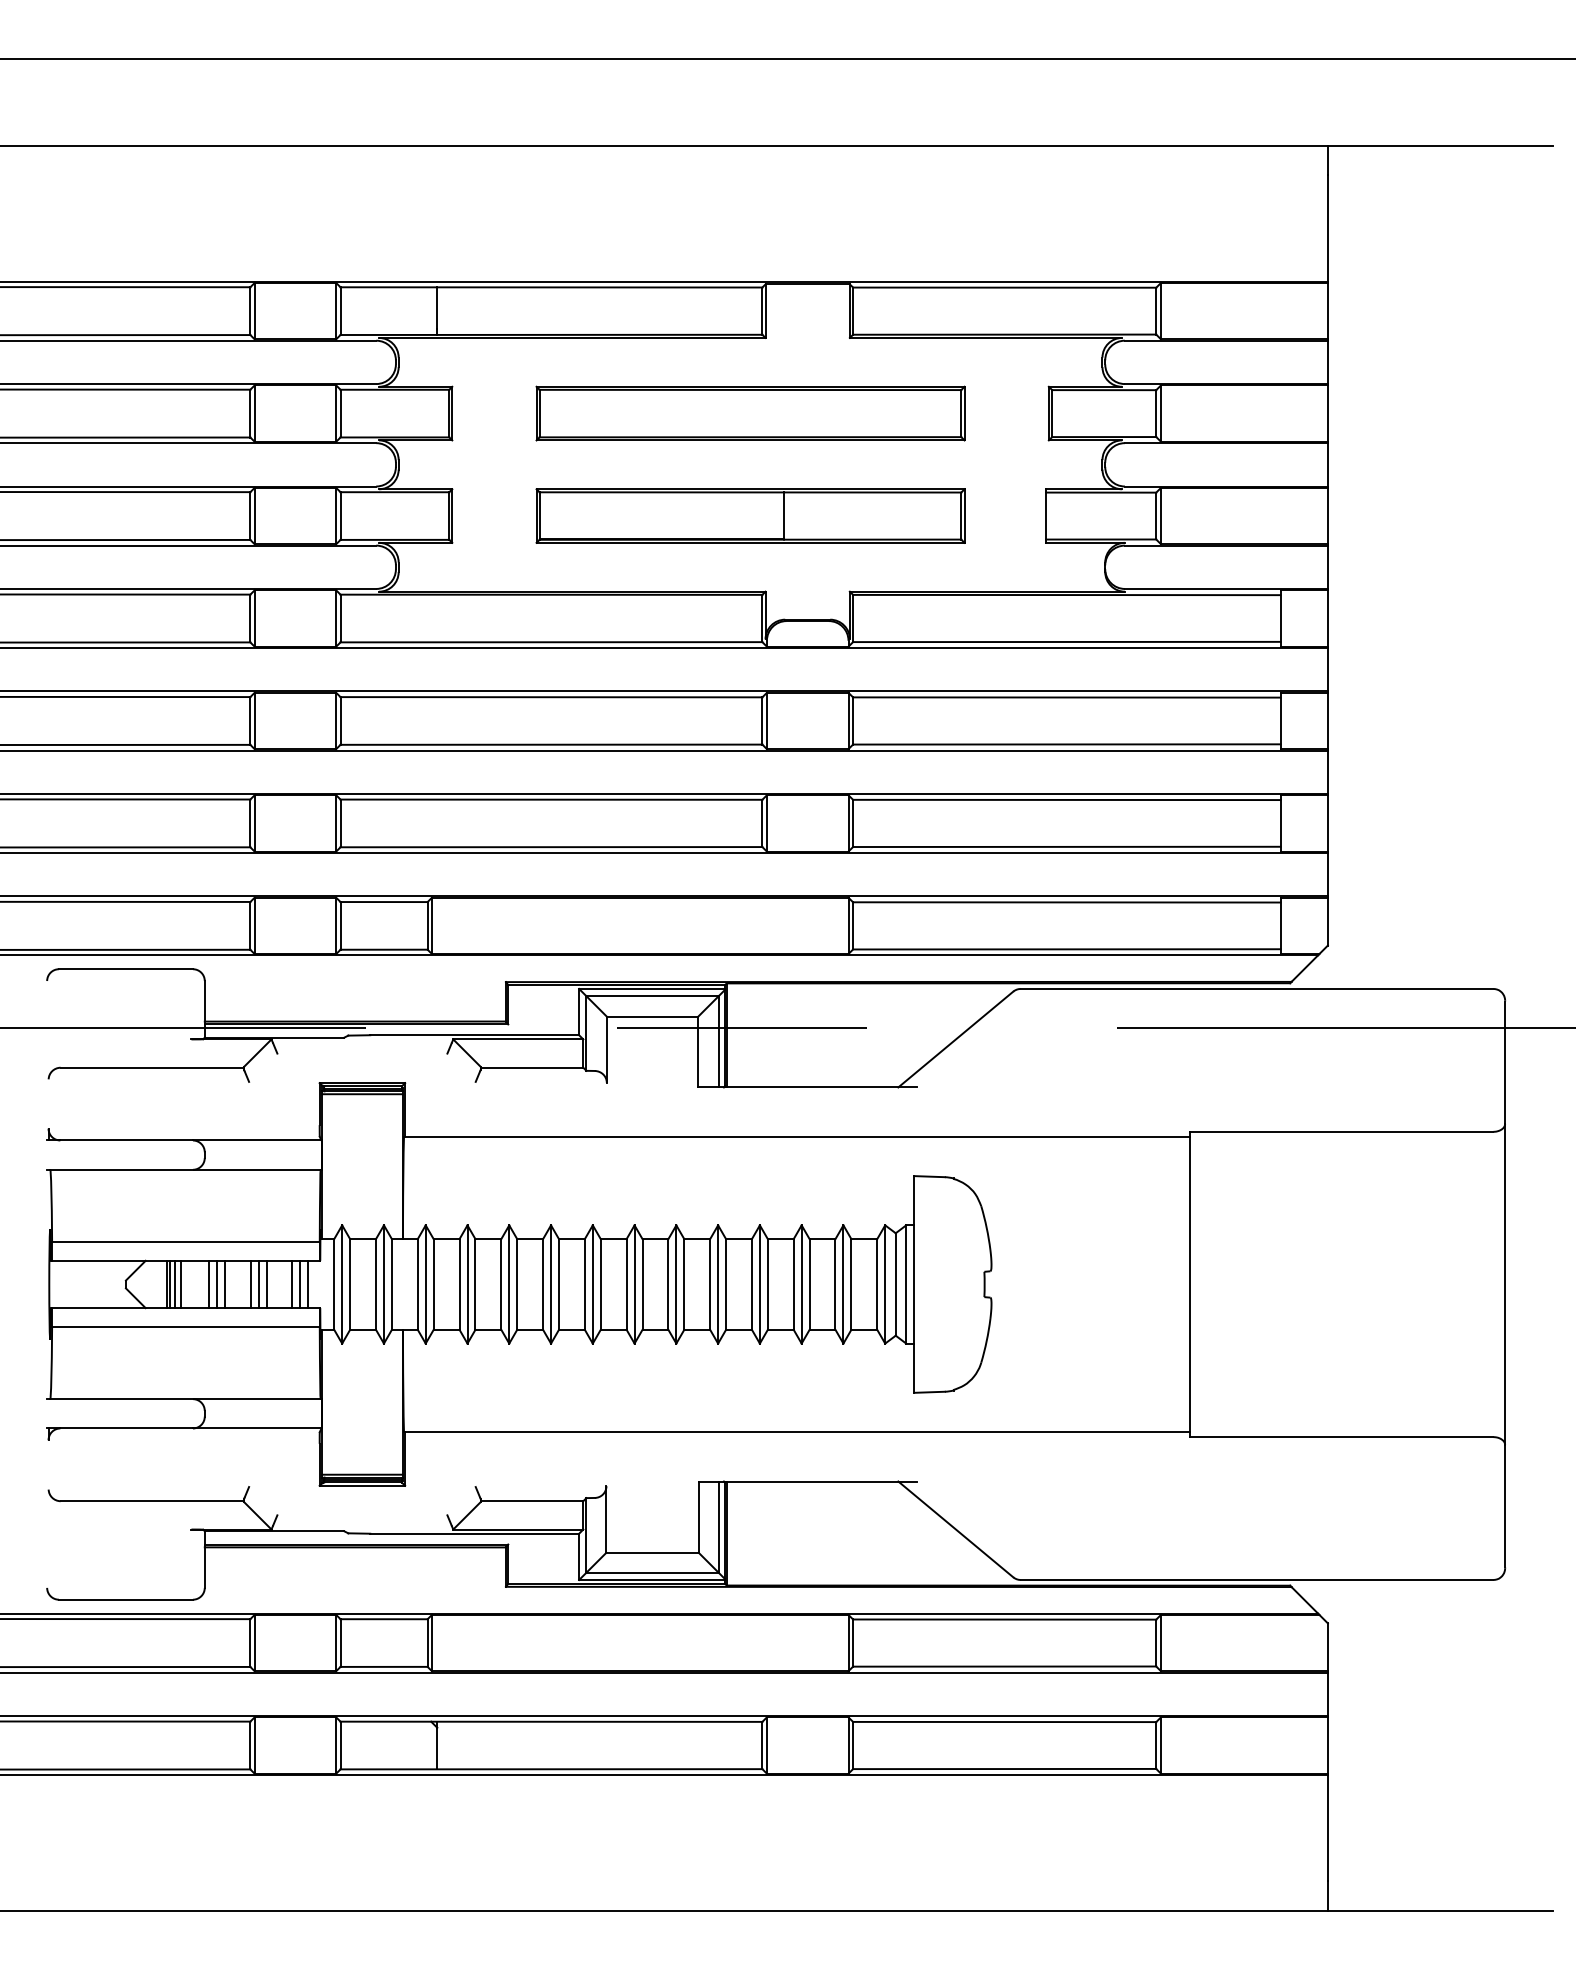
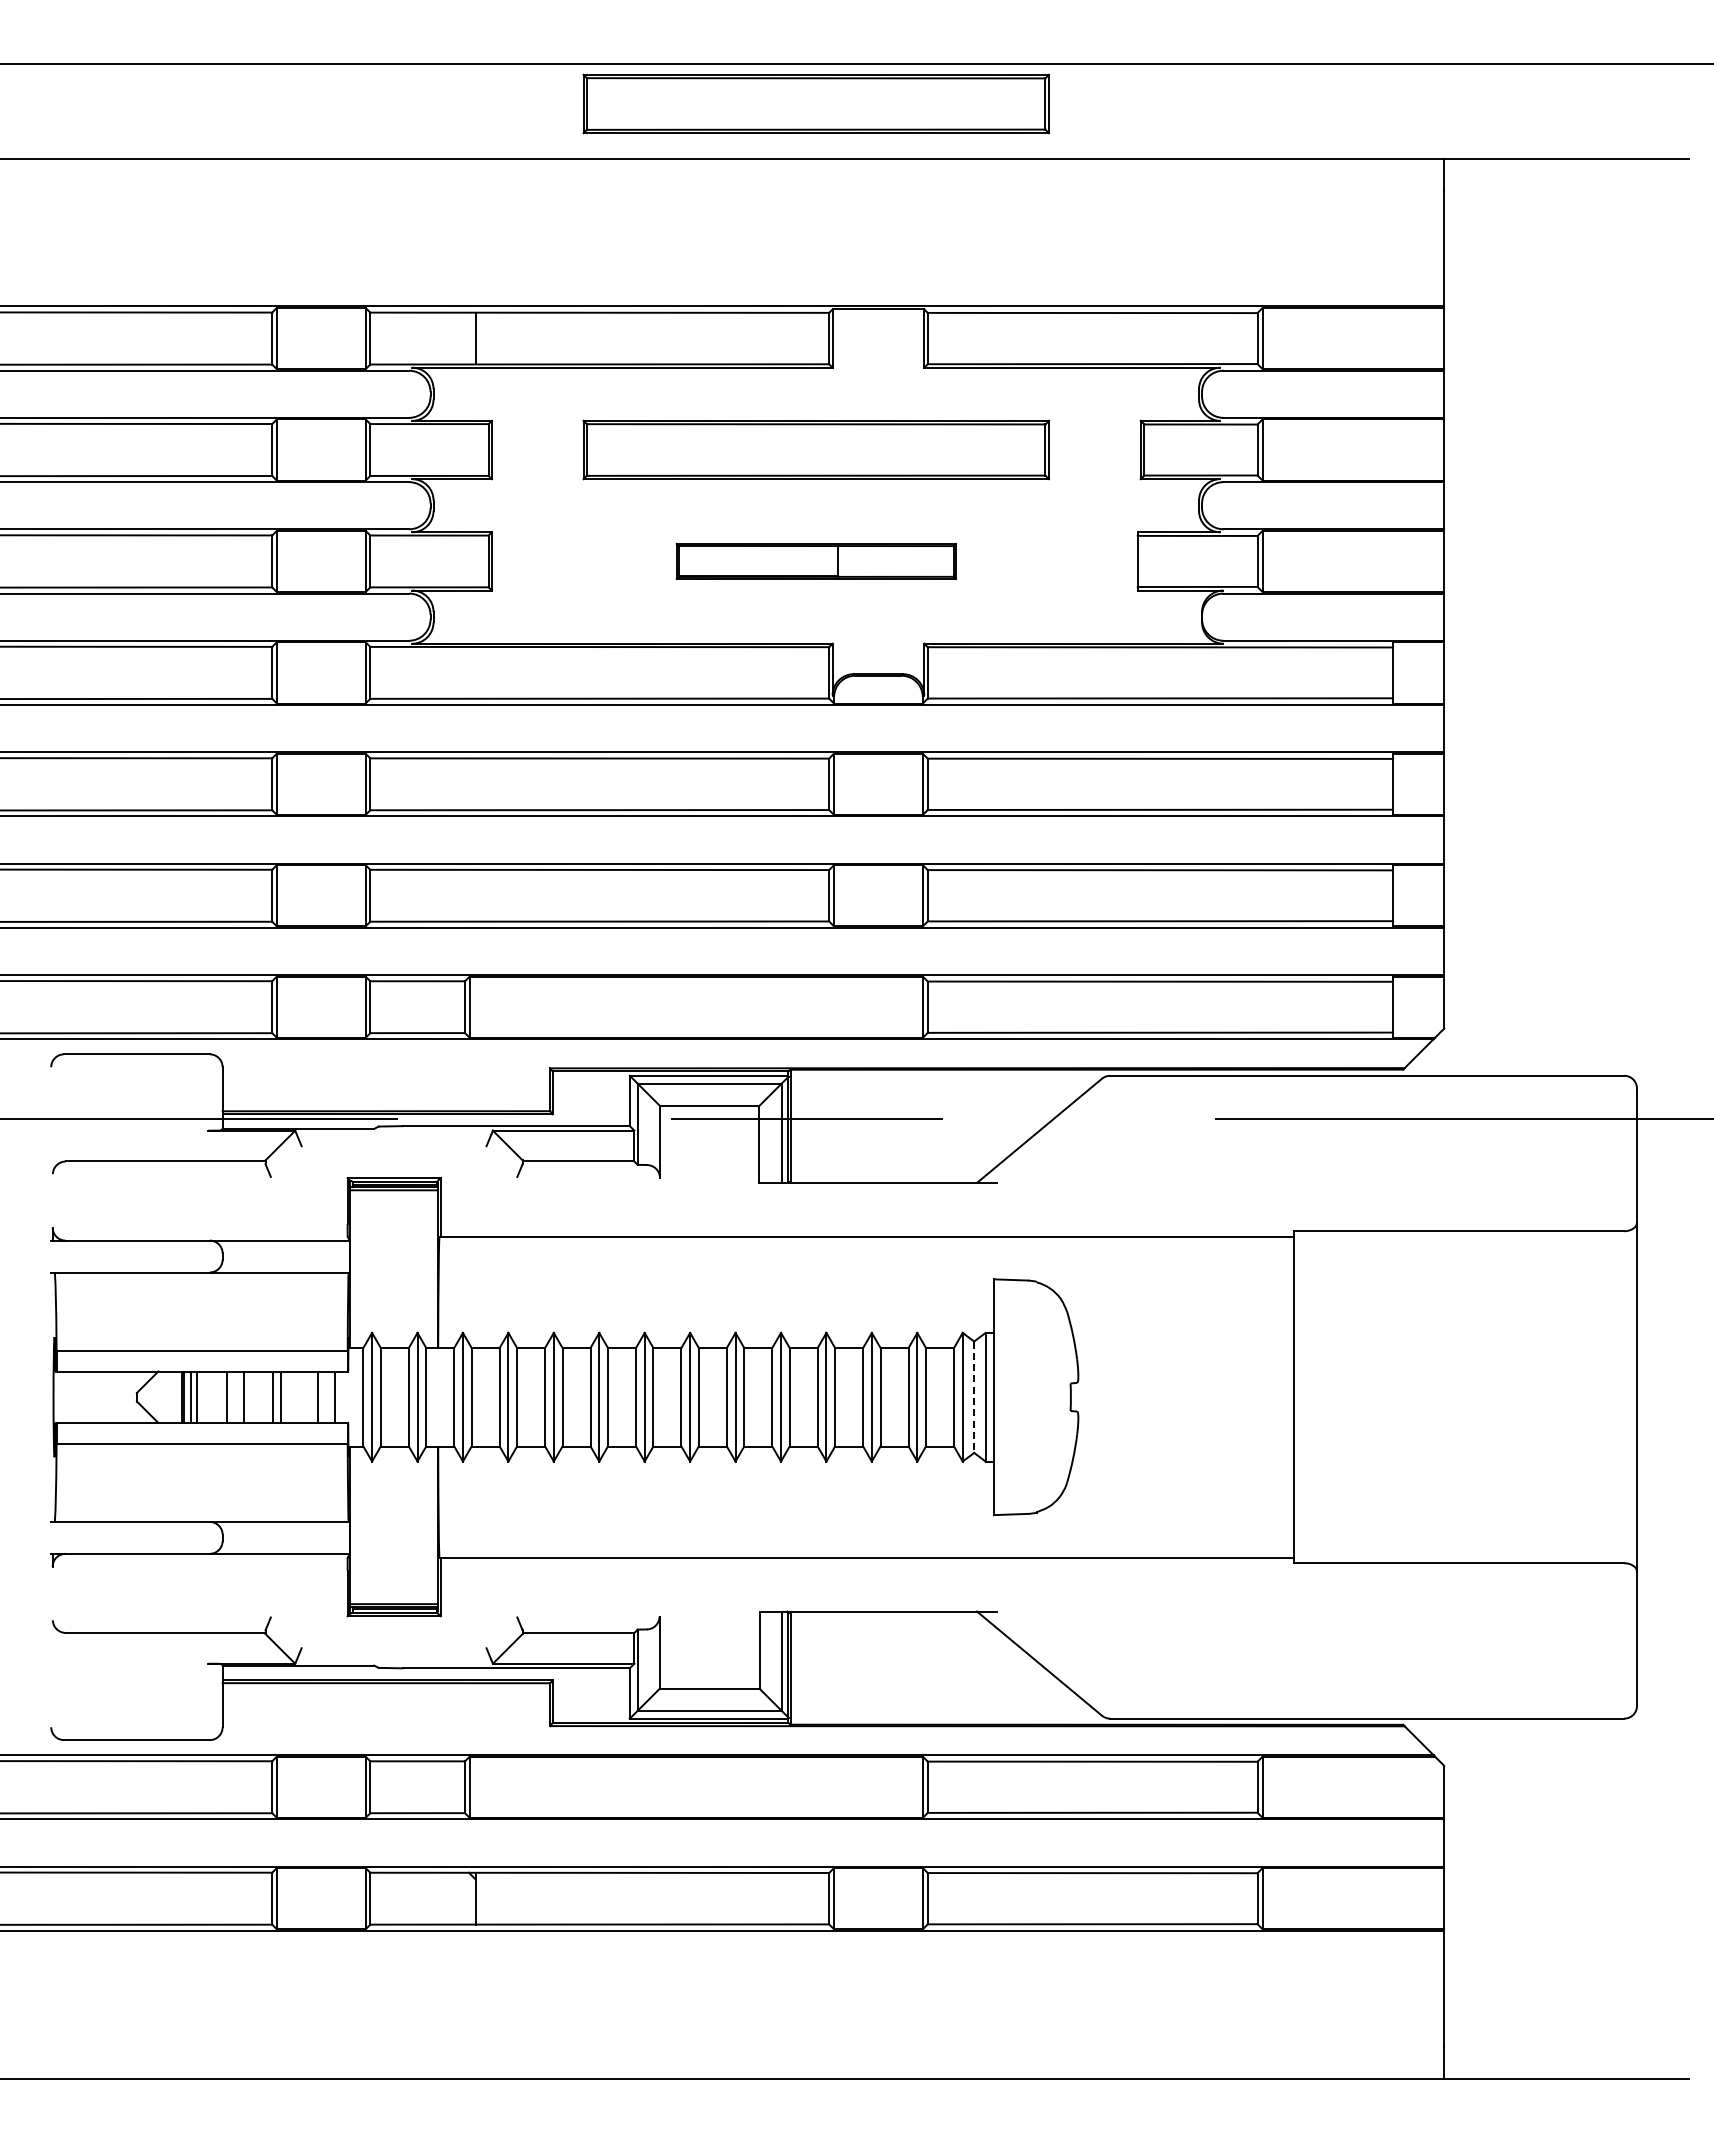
part: (750, 95) -> (816, 103), added
part: (750, 516) -> (816, 561), size x0.6
line: (216, 1283) -> (235, 1396), removed
line: (266, 1283) -> (289, 1396), removed
line: (300, 1283) -> (326, 1396), removed
line: (896, 1284) -> (974, 1397), solid -> dashed

